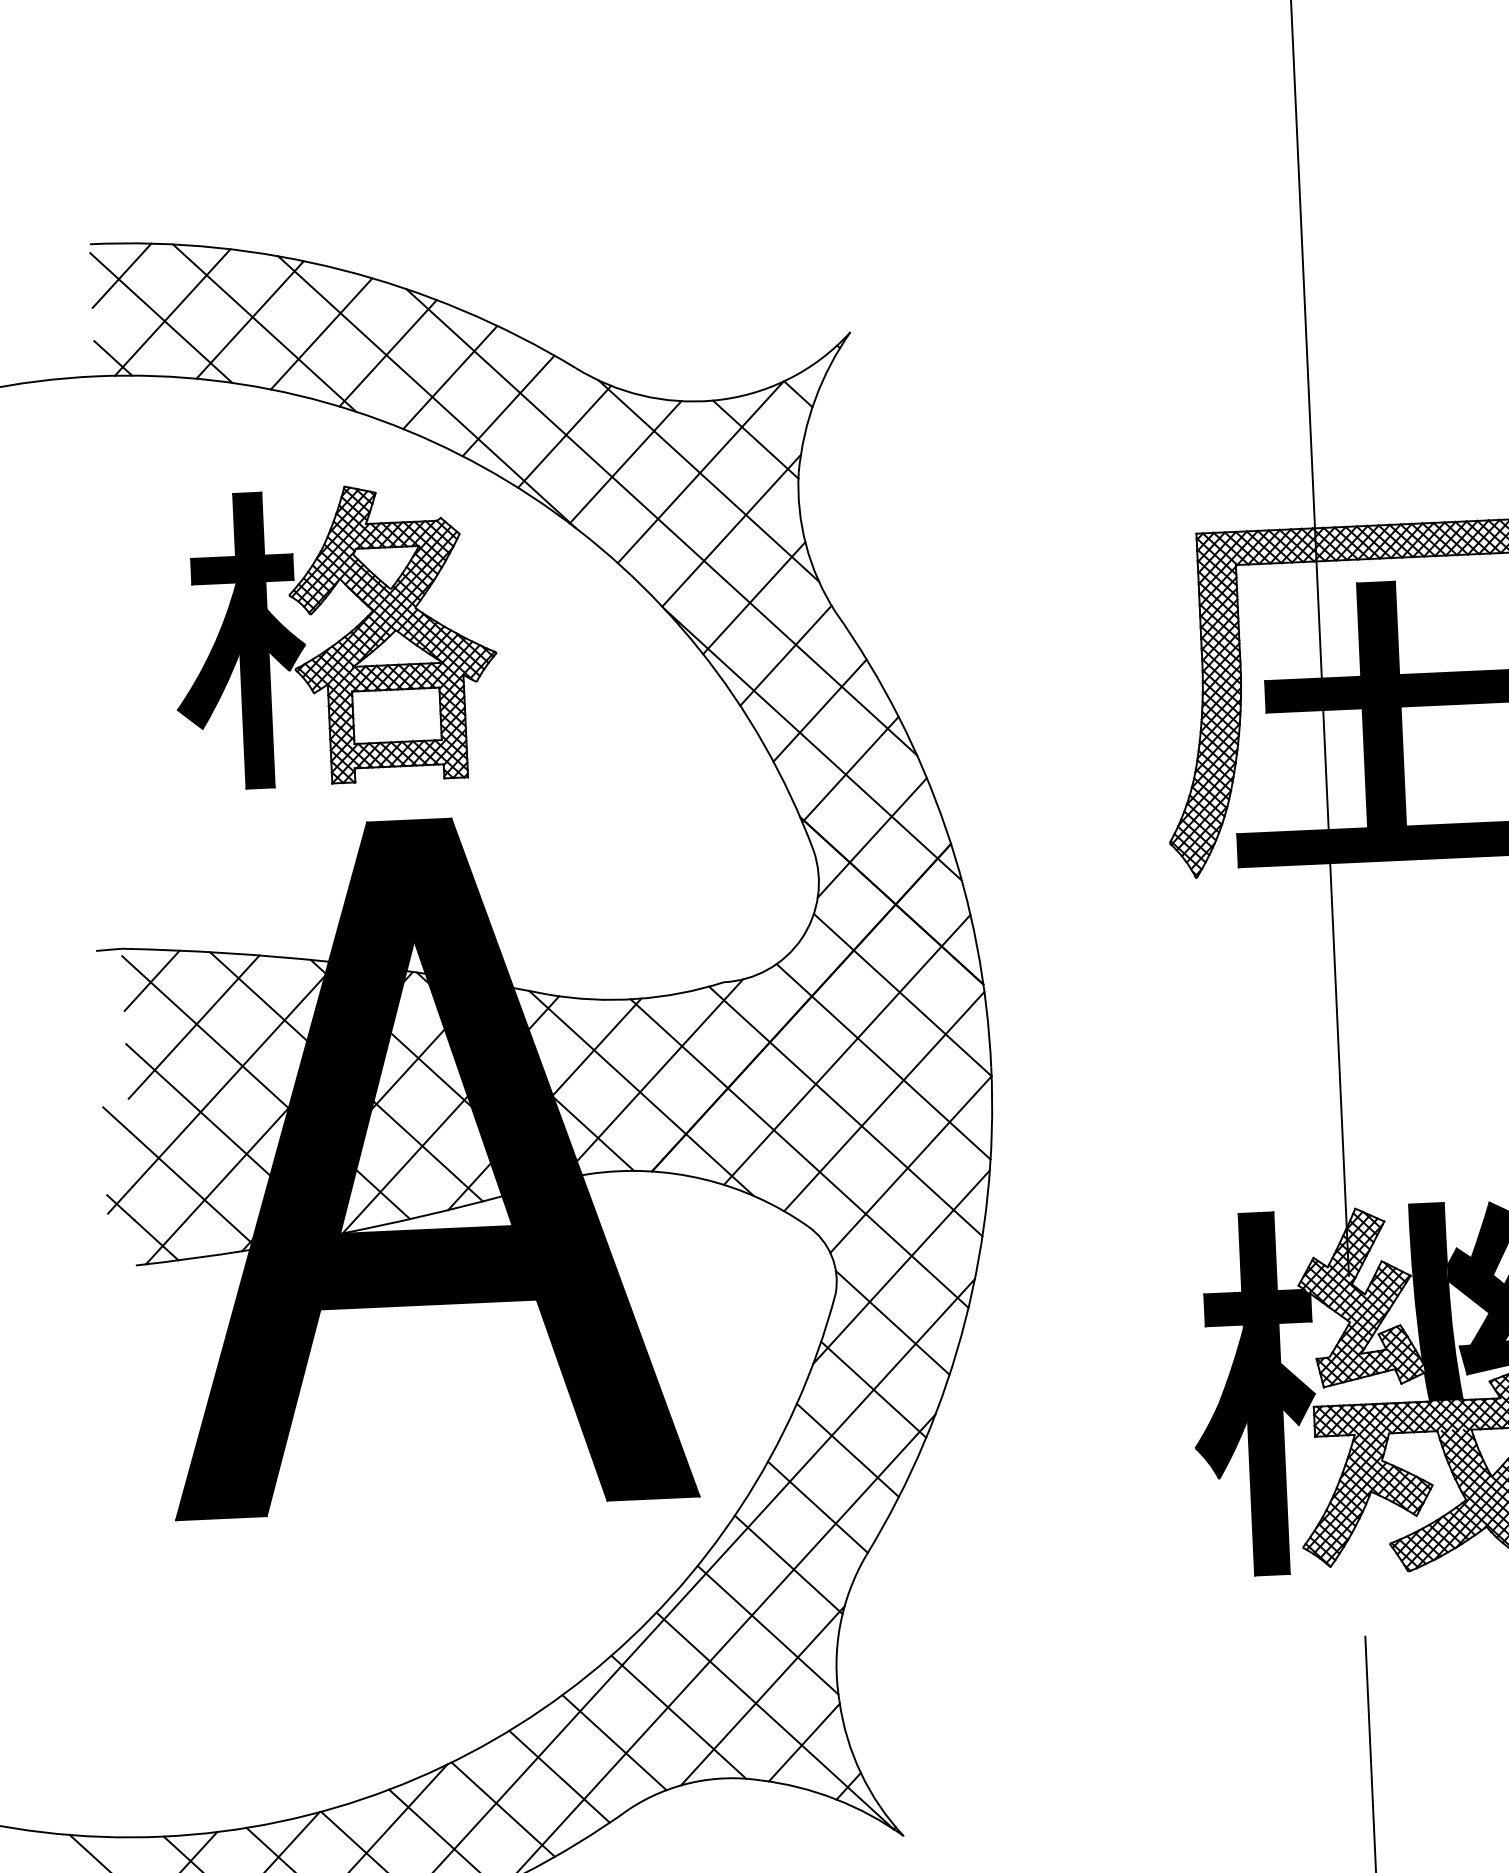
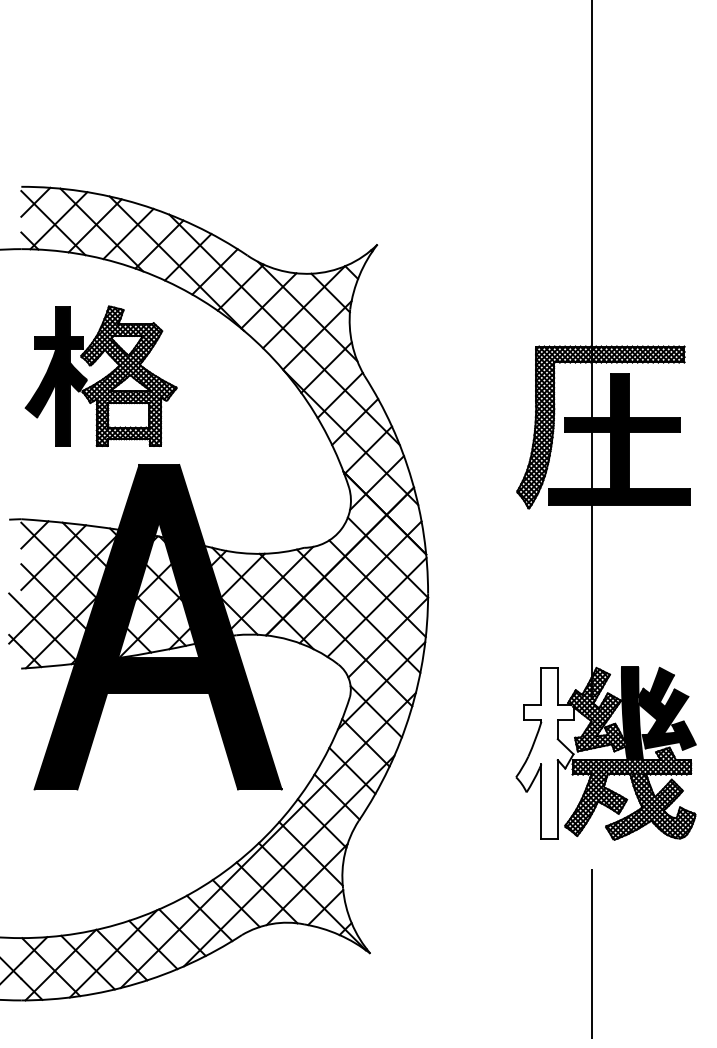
part: (333, 633) -> (100, 375), moved
fill: (1253, 1392) -> (544, 752), removed

